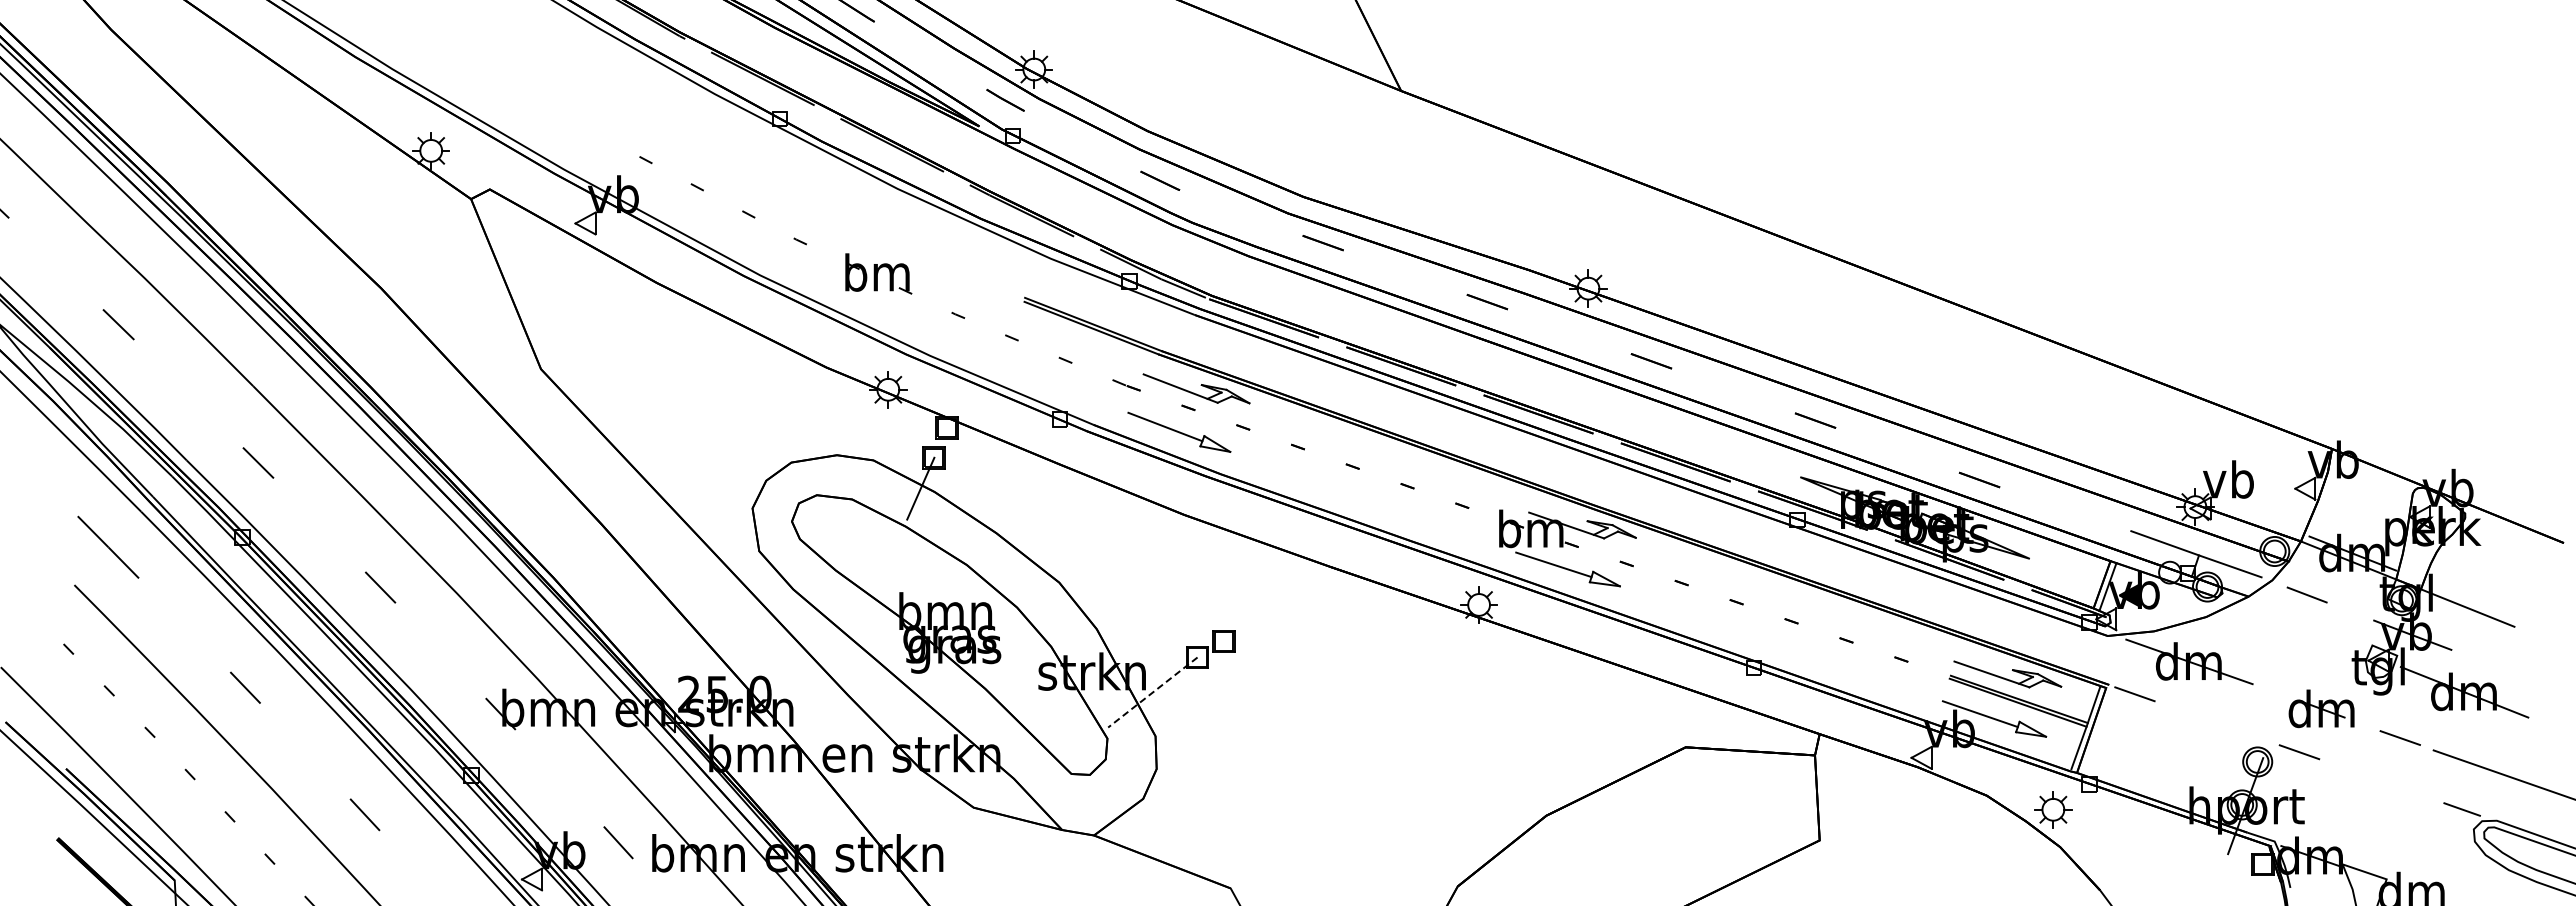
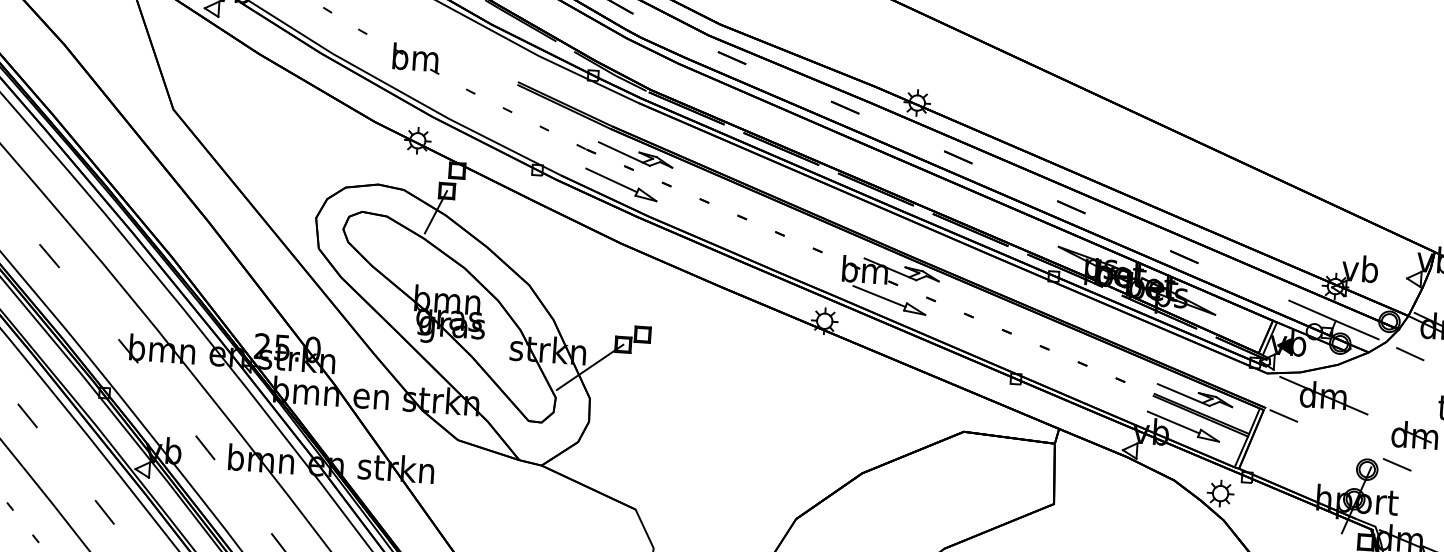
line: (1152, 692) -> (589, 367), dashed -> solid

